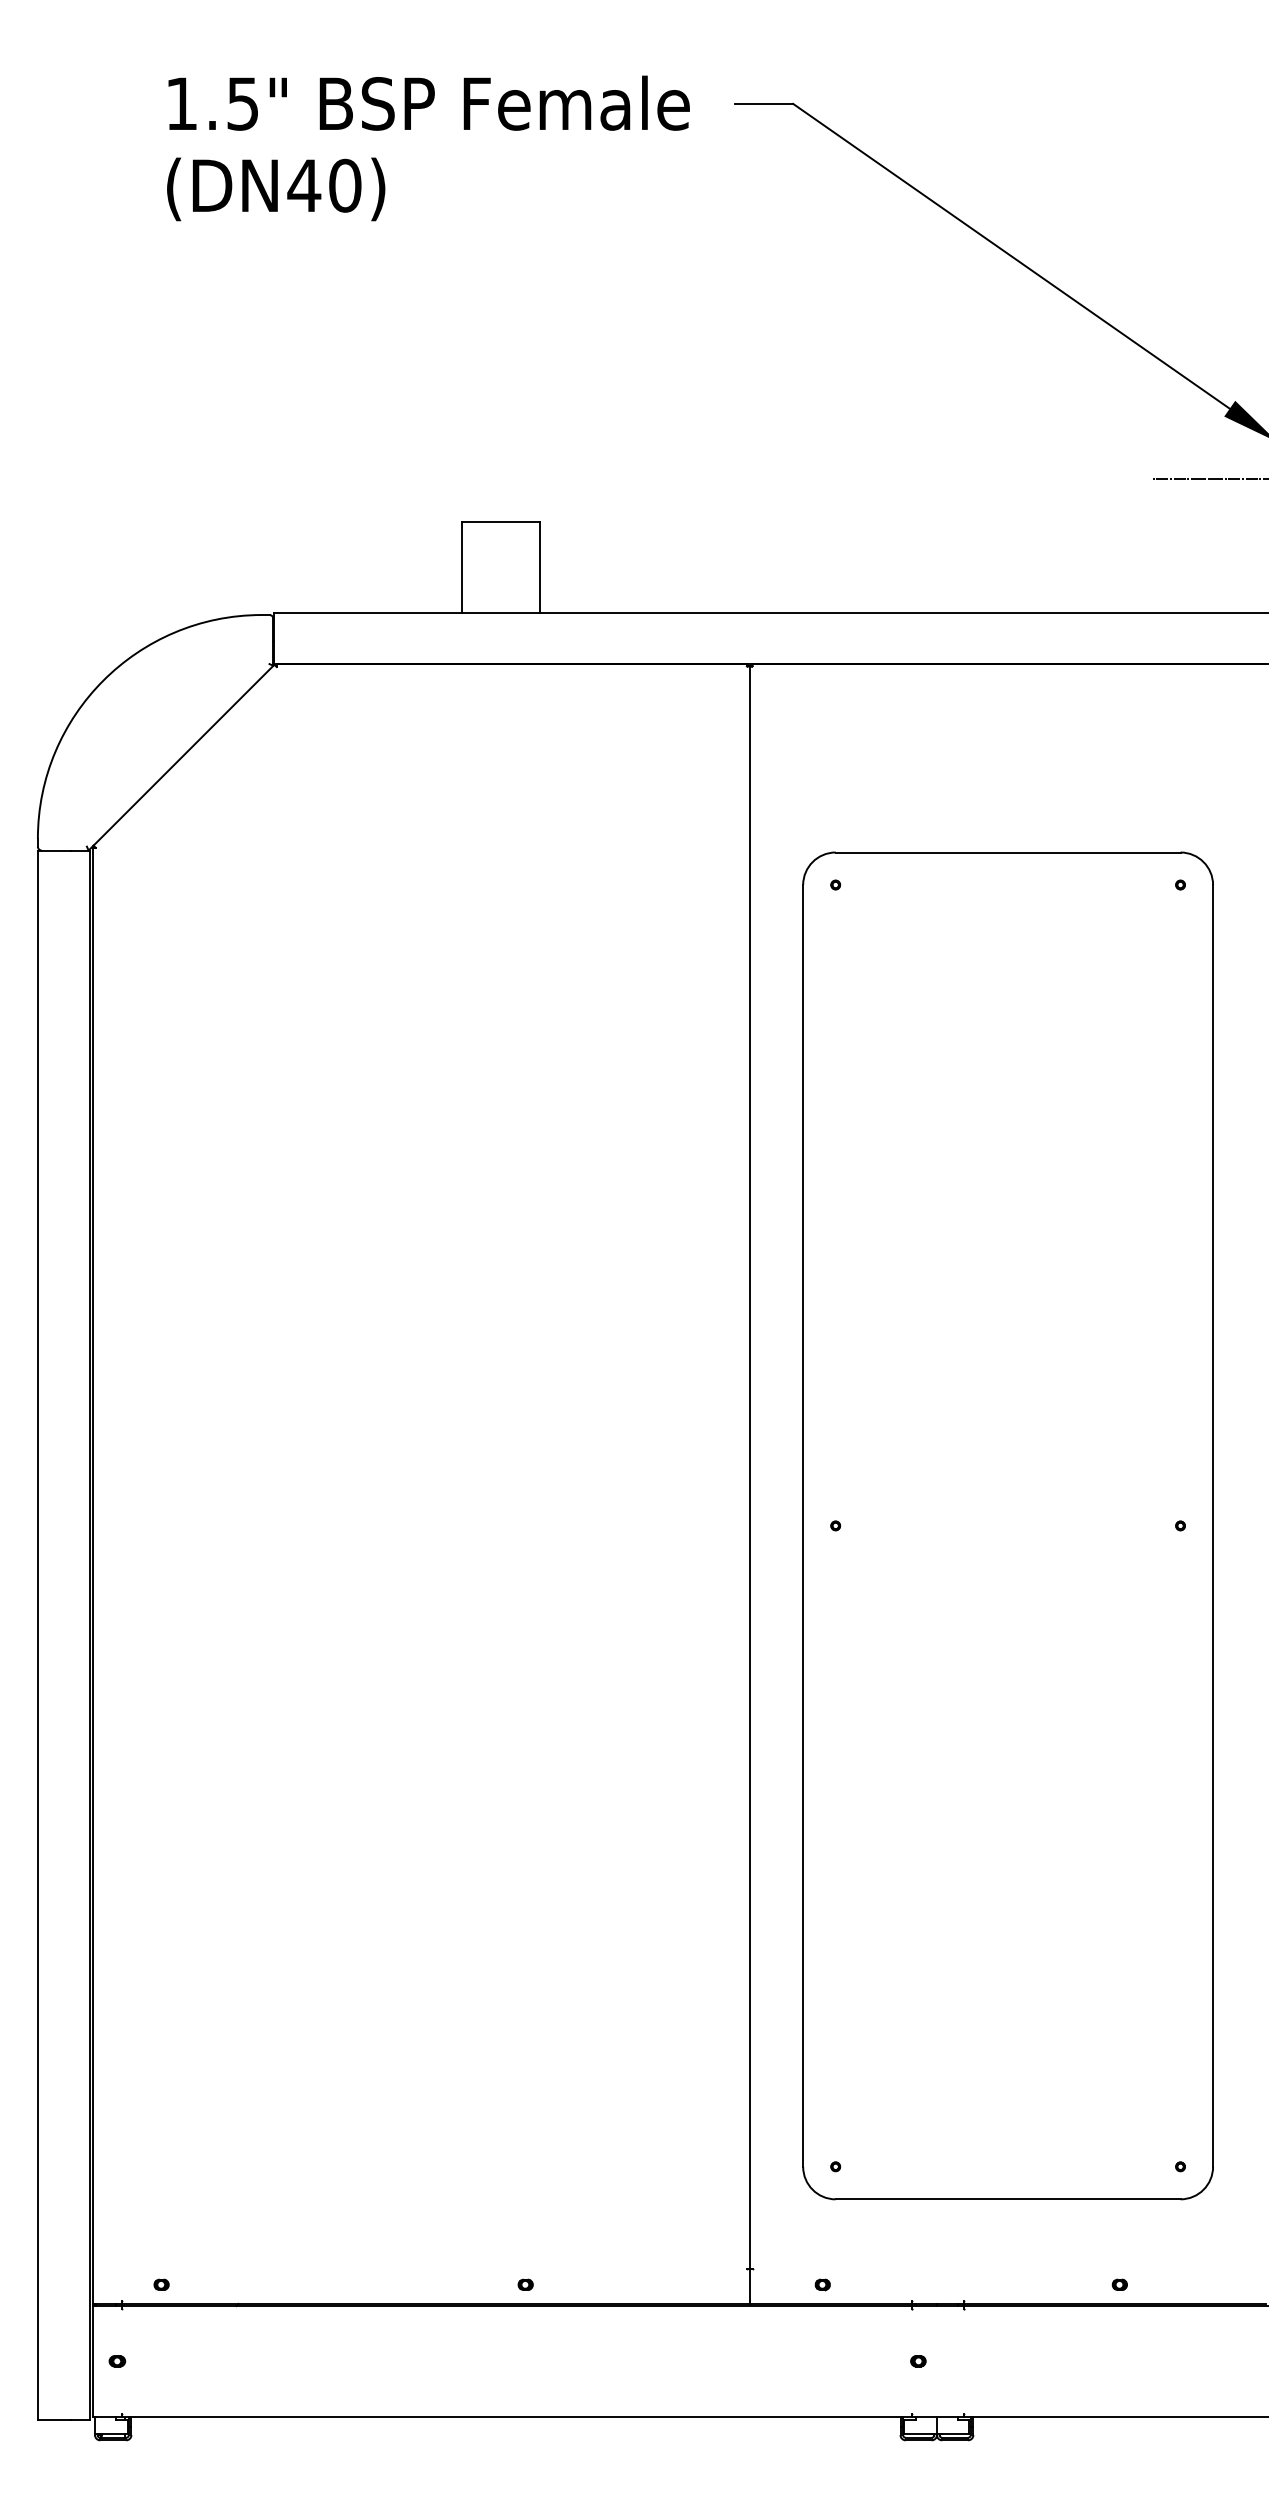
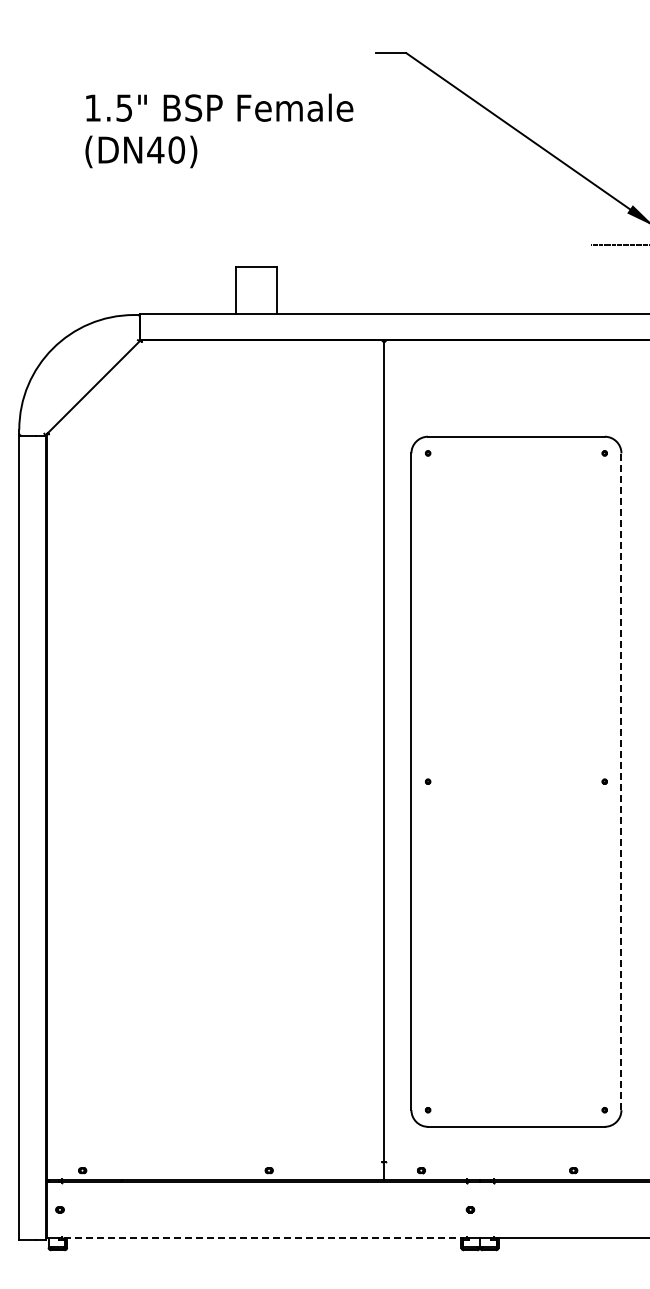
text: (428, 147) -> (219, 130), moved
line: (1213, 1525) -> (621, 781), solid -> dashed
line: (516, 2417) -> (264, 1238), solid -> dashed

